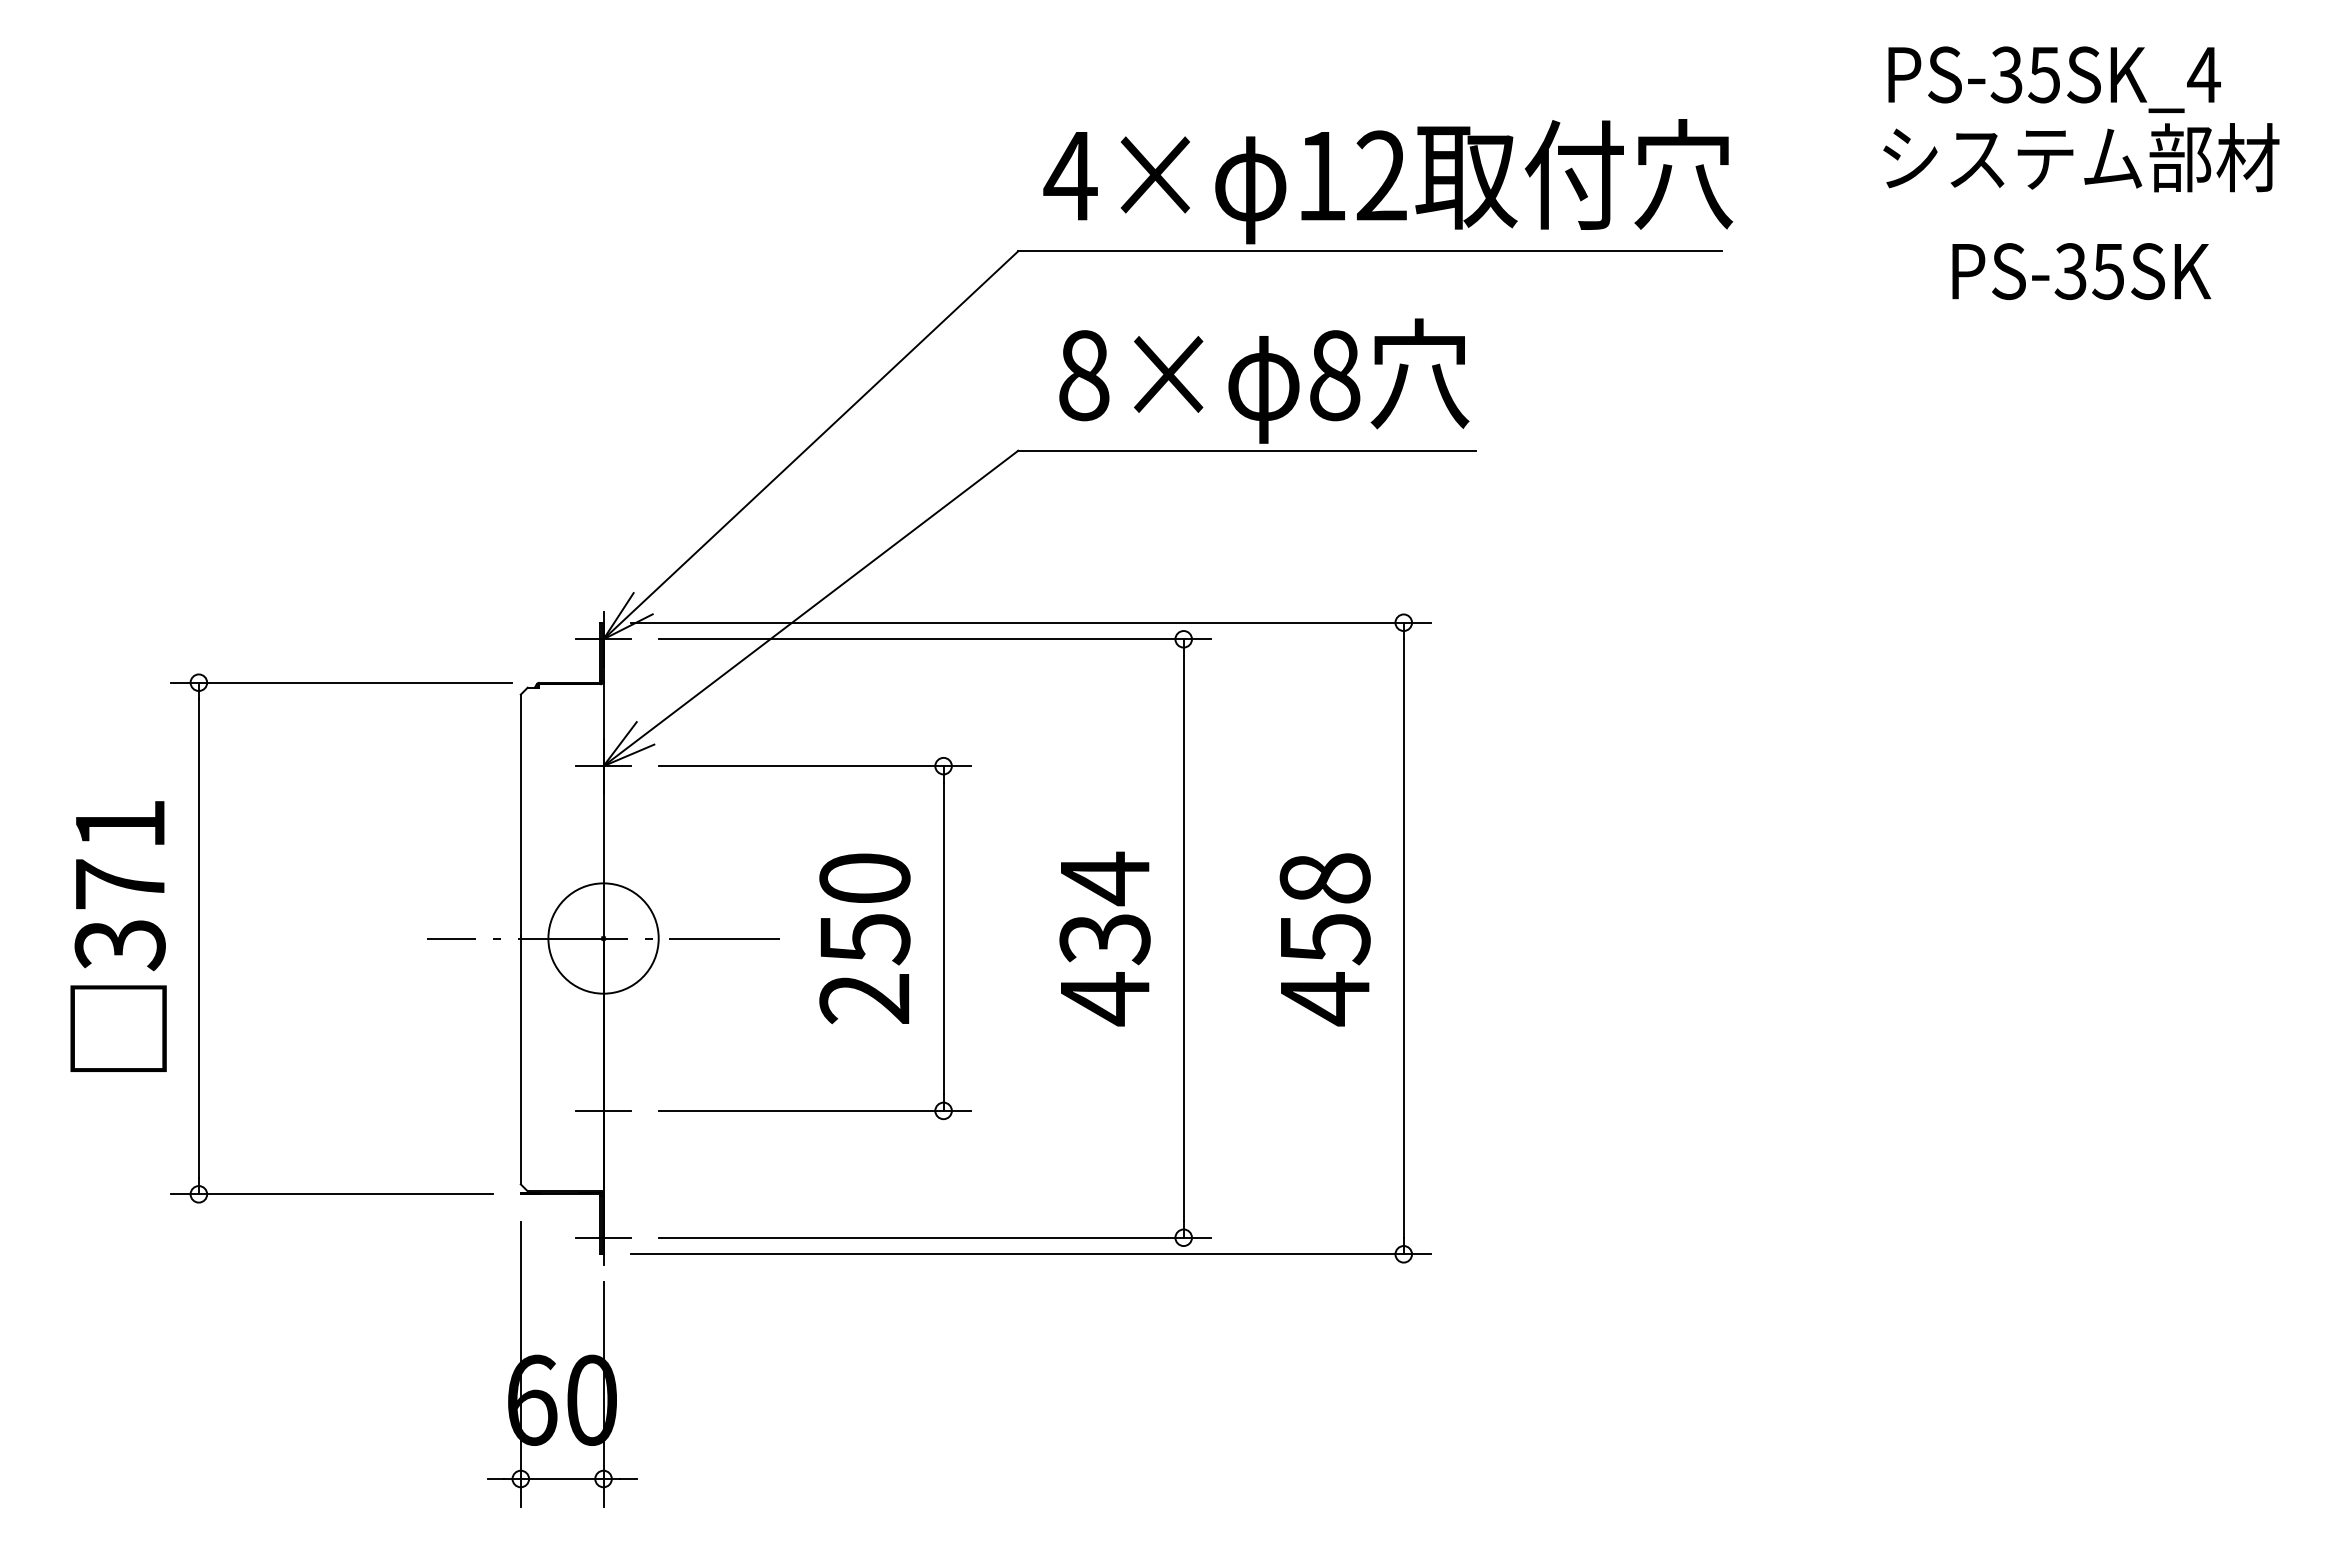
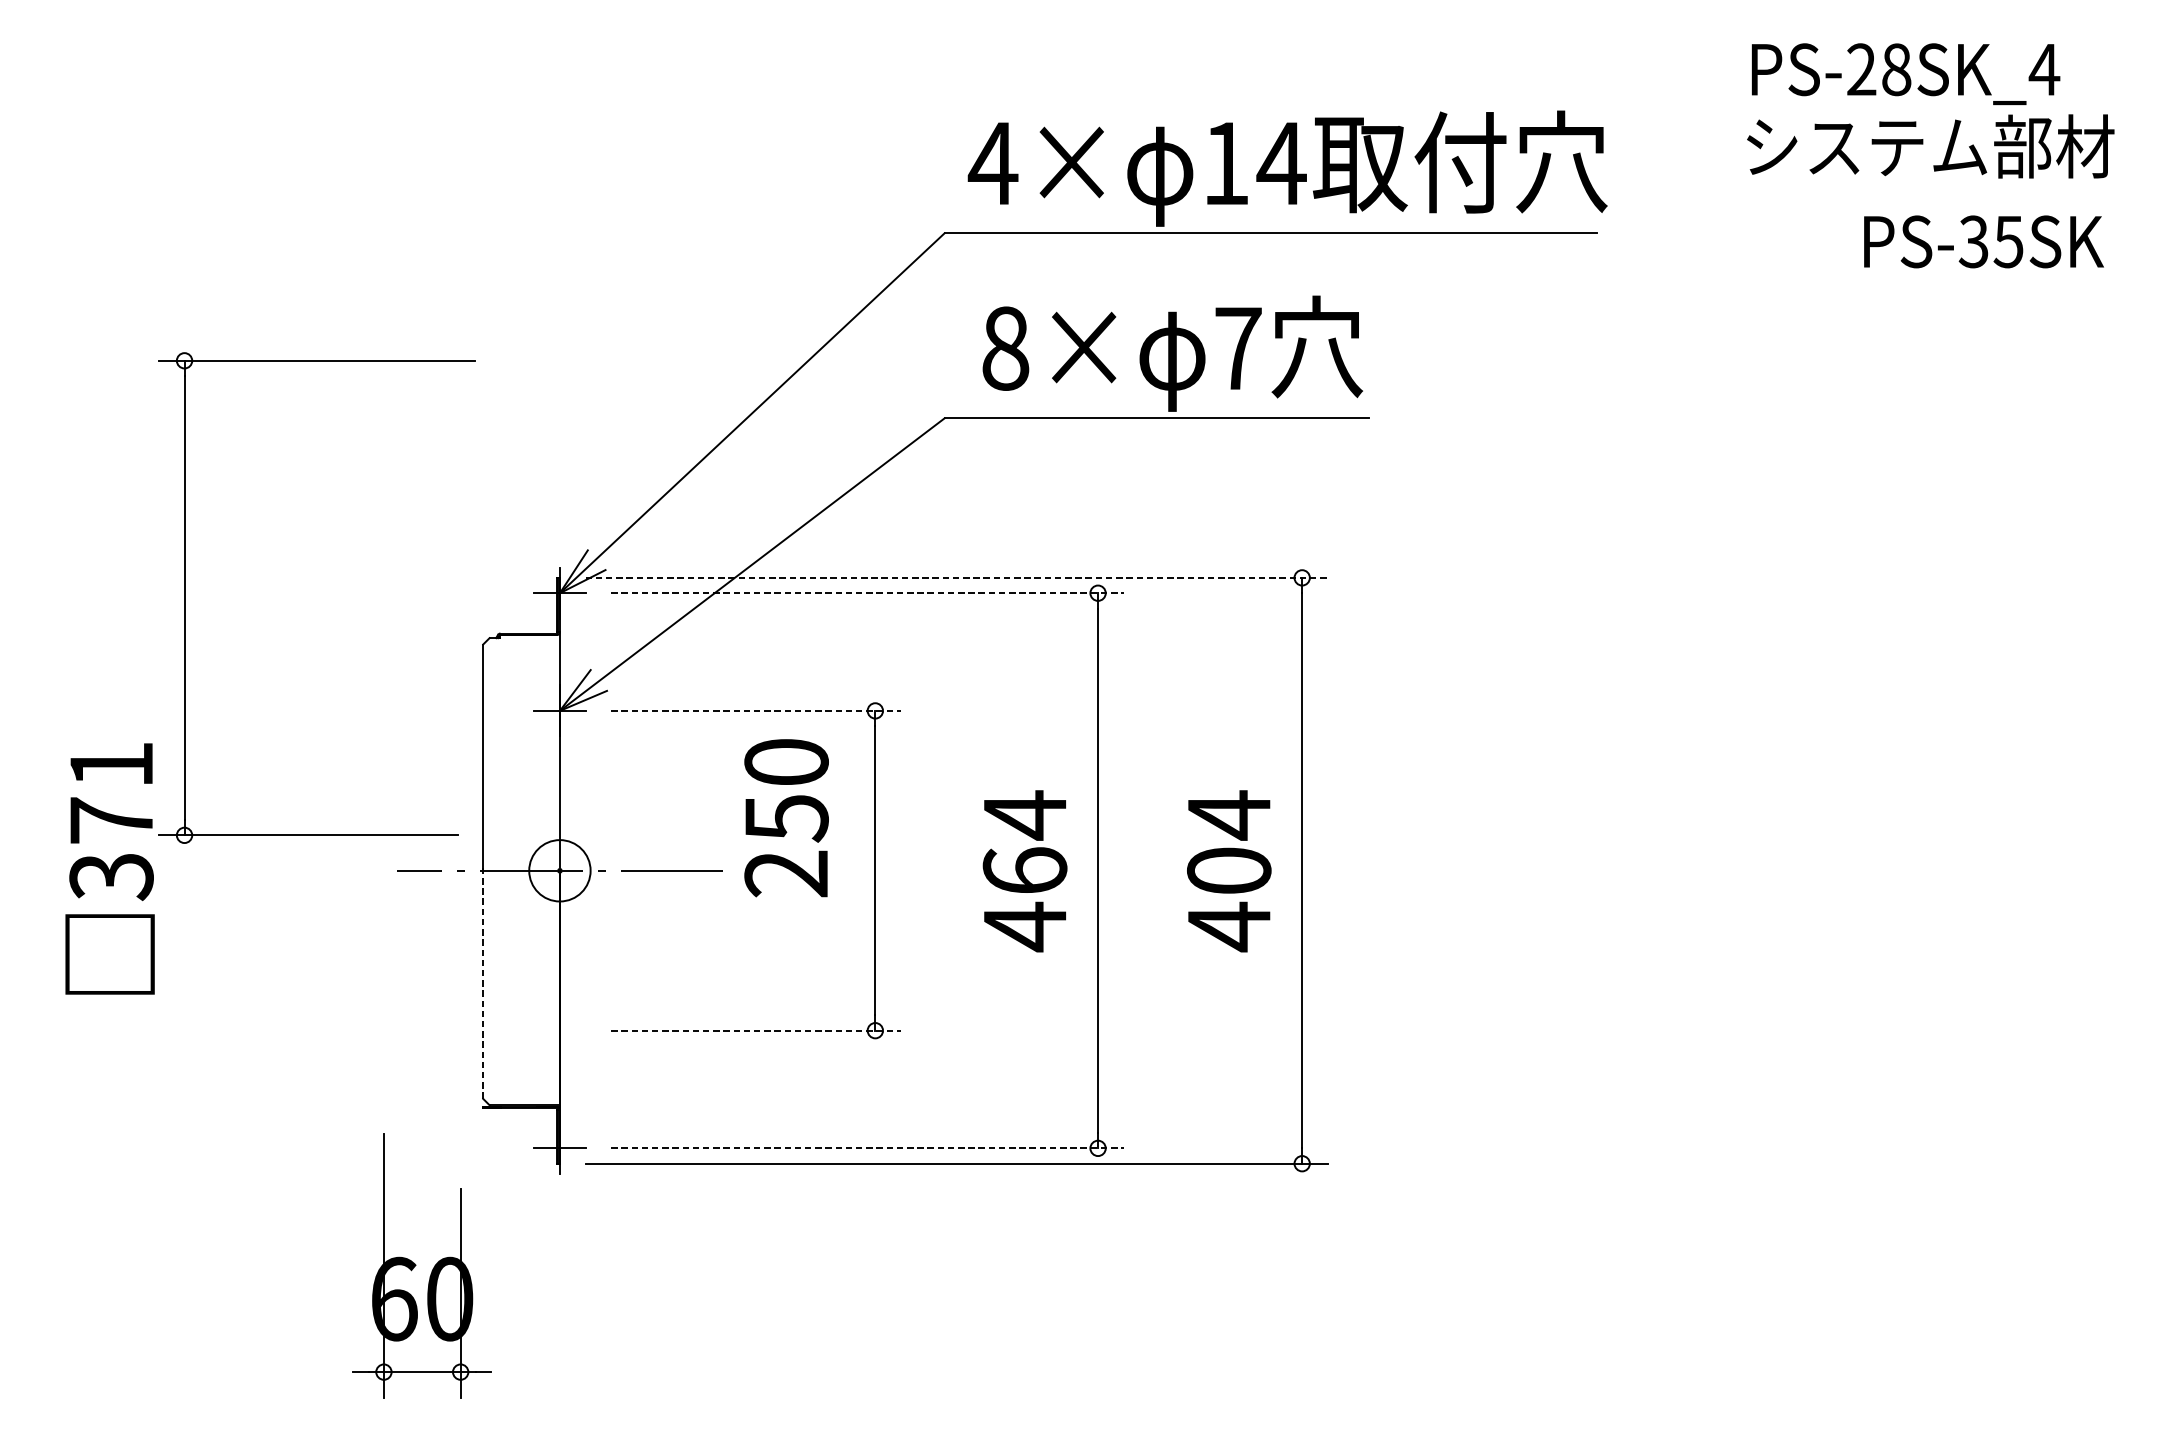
text: (2025, 74) -> (1878, 69), PS-35SK_4 -> PS-28SK_4
text: (1381, 175) -> (1281, 163), 12 -> 14
text: (2081, 271) -> (1983, 241), moved
text: (1335, 375) -> (1238, 348), 8 -> 7
line: (1031, 622) -> (956, 577), solid -> dashed
line: (935, 639) -> (867, 593), solid -> dashed
line: (815, 766) -> (756, 711), solid -> dashed
text: (1324, 908) -> (1228, 842), 458 -> 404
part: (199, 938) -> (185, 598), moved
circle: (603, 938) -> (559, 870), size x0.6
text: (864, 938) -> (786, 817), moved
text: (1104, 939) -> (1024, 871), 434 -> 464
line: (520, 1059) -> (482, 983), solid -> dashed
line: (603, 1110) -> (559, 1030), removed
line: (815, 1110) -> (756, 1030), solid -> dashed
line: (935, 1237) -> (867, 1148), solid -> dashed
part: (555, 1364) -> (416, 1265), moved

